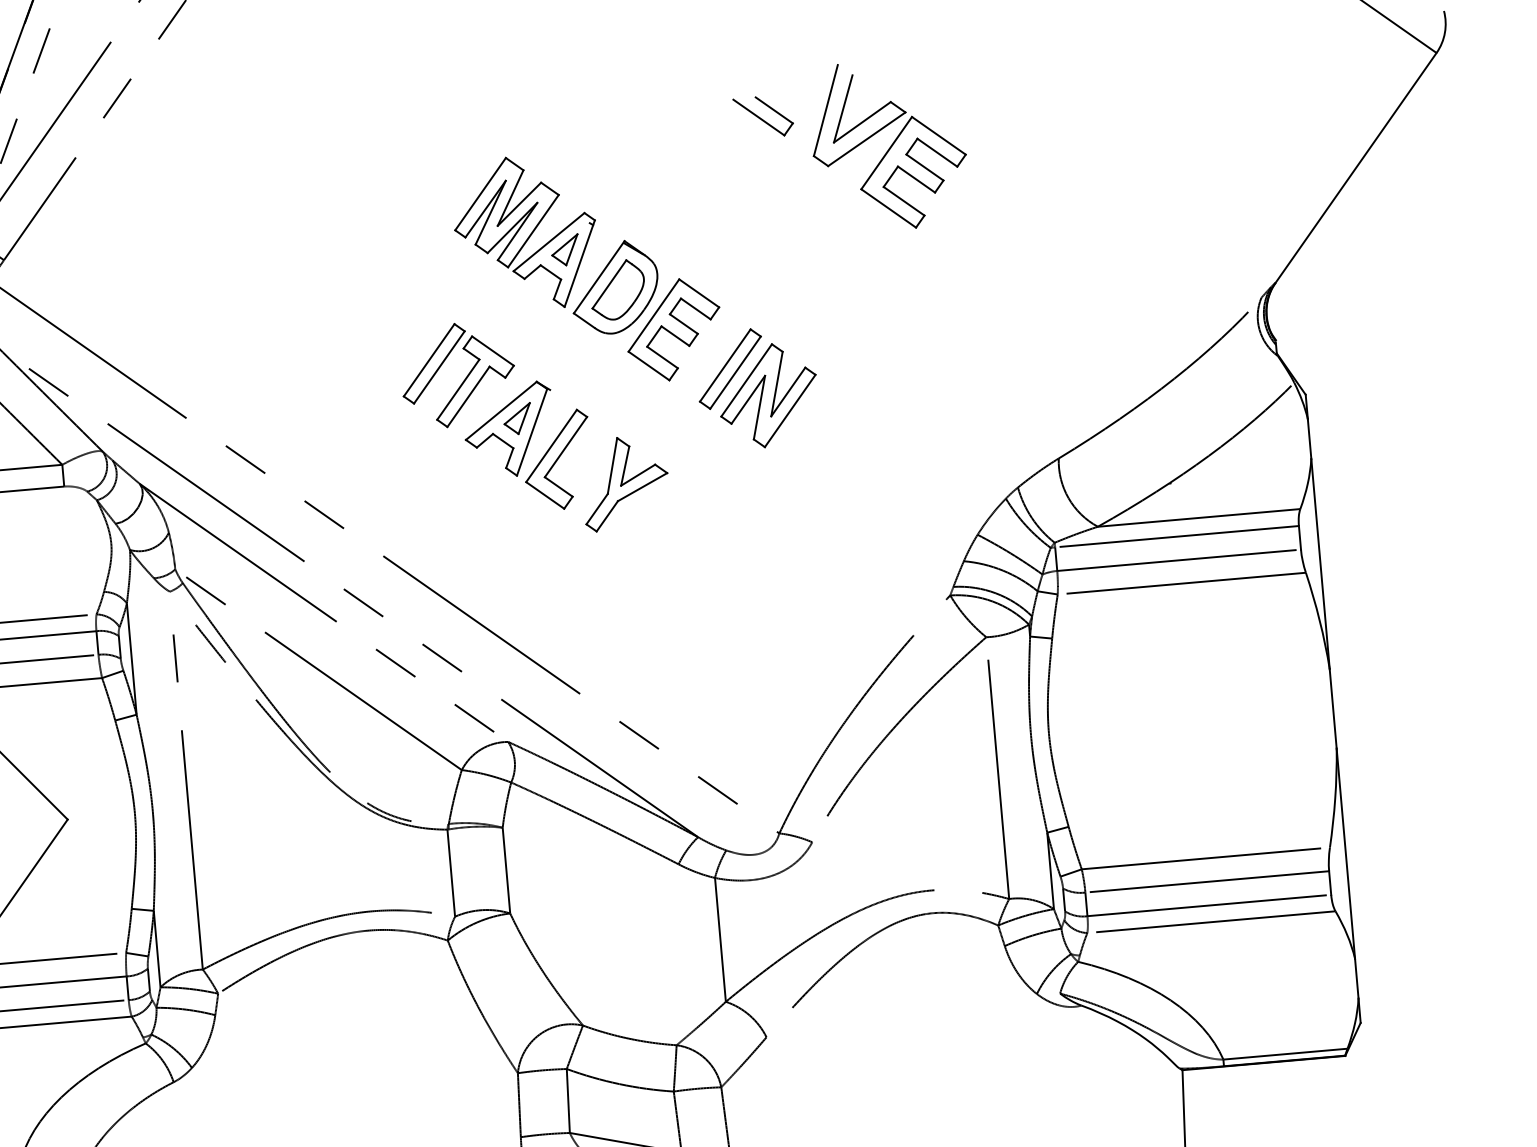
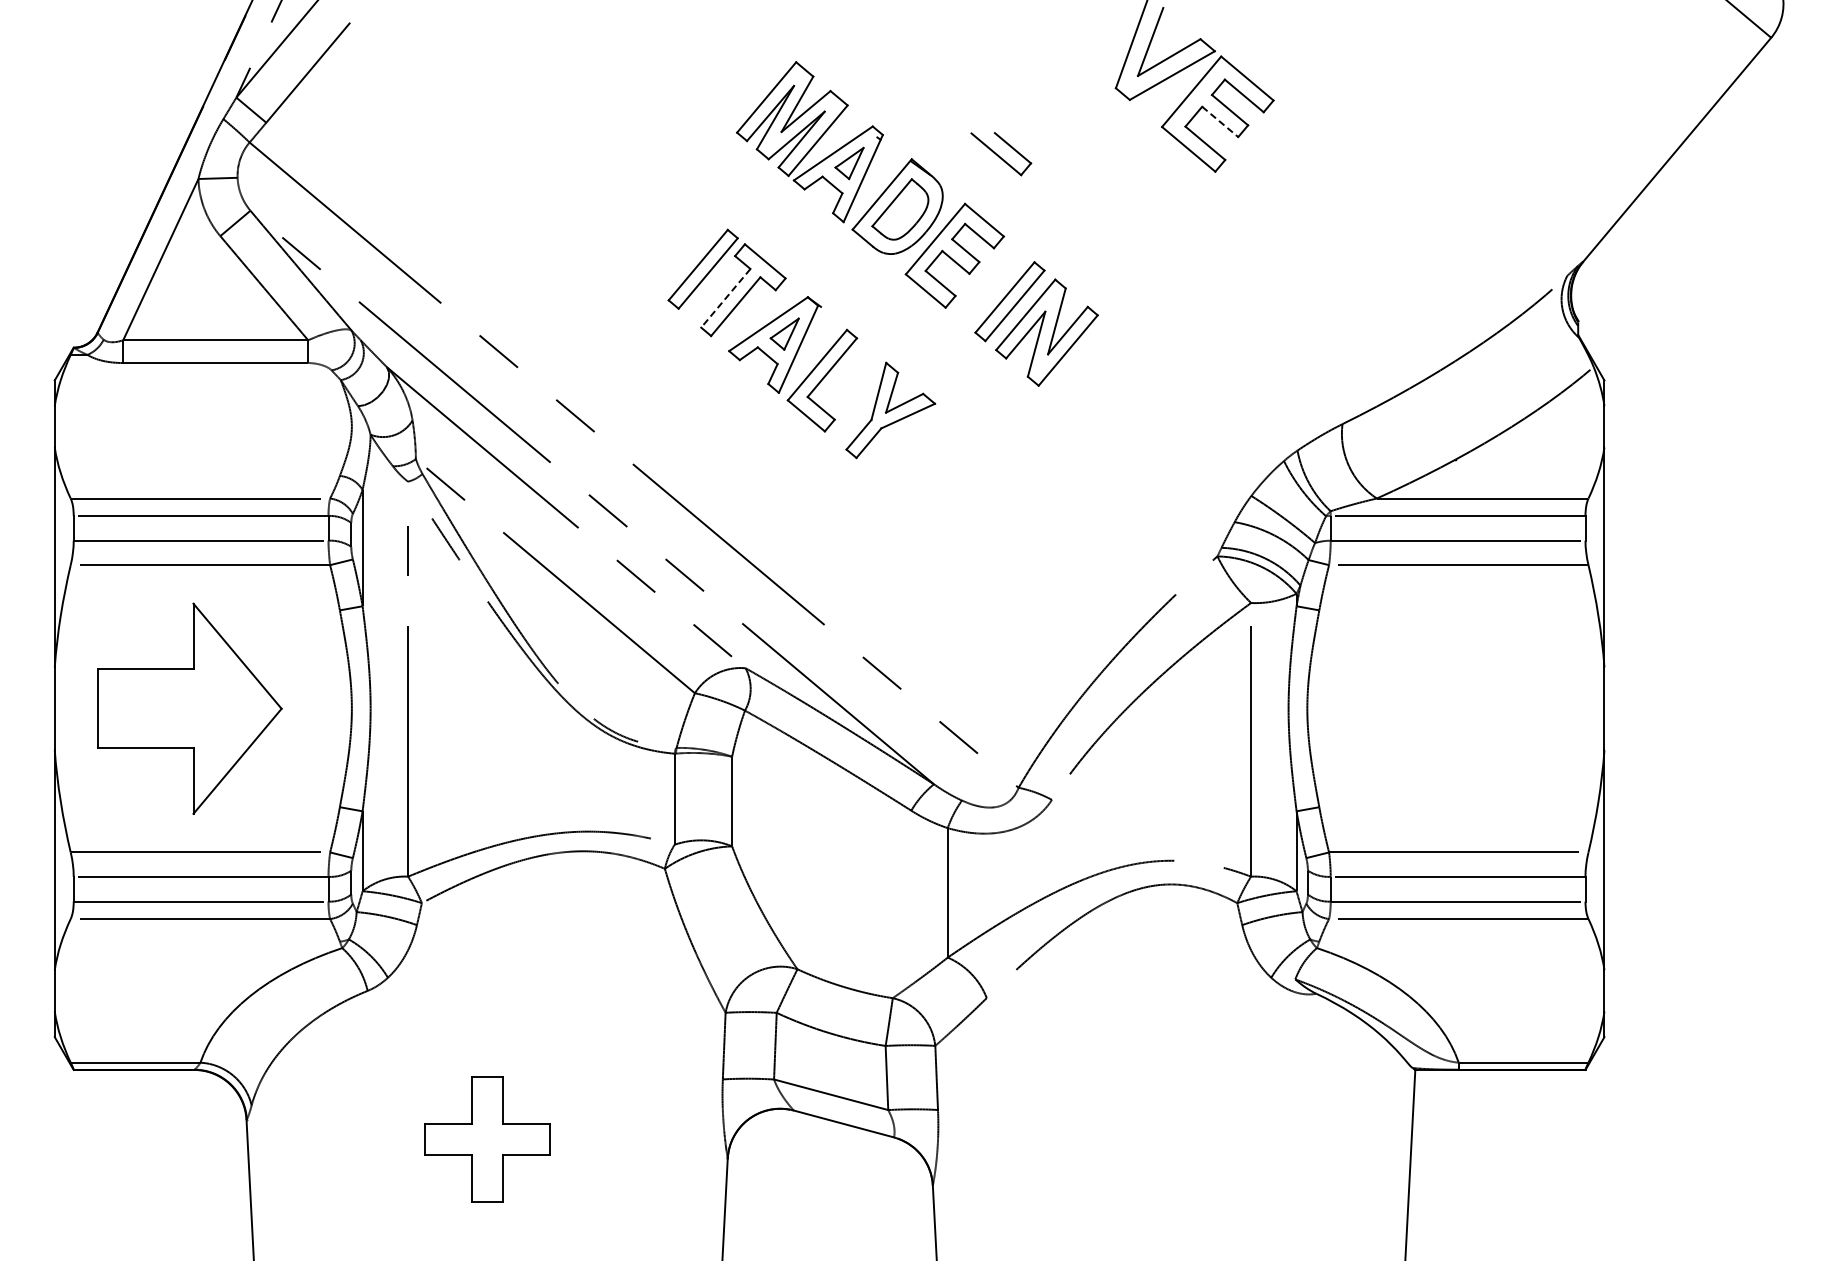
part: (763, 117) -> (1001, 154), moved
line: (916, 179) -> (1220, 121), solid -> dashed
line: (458, 389) -> (725, 298), solid -> dashed

